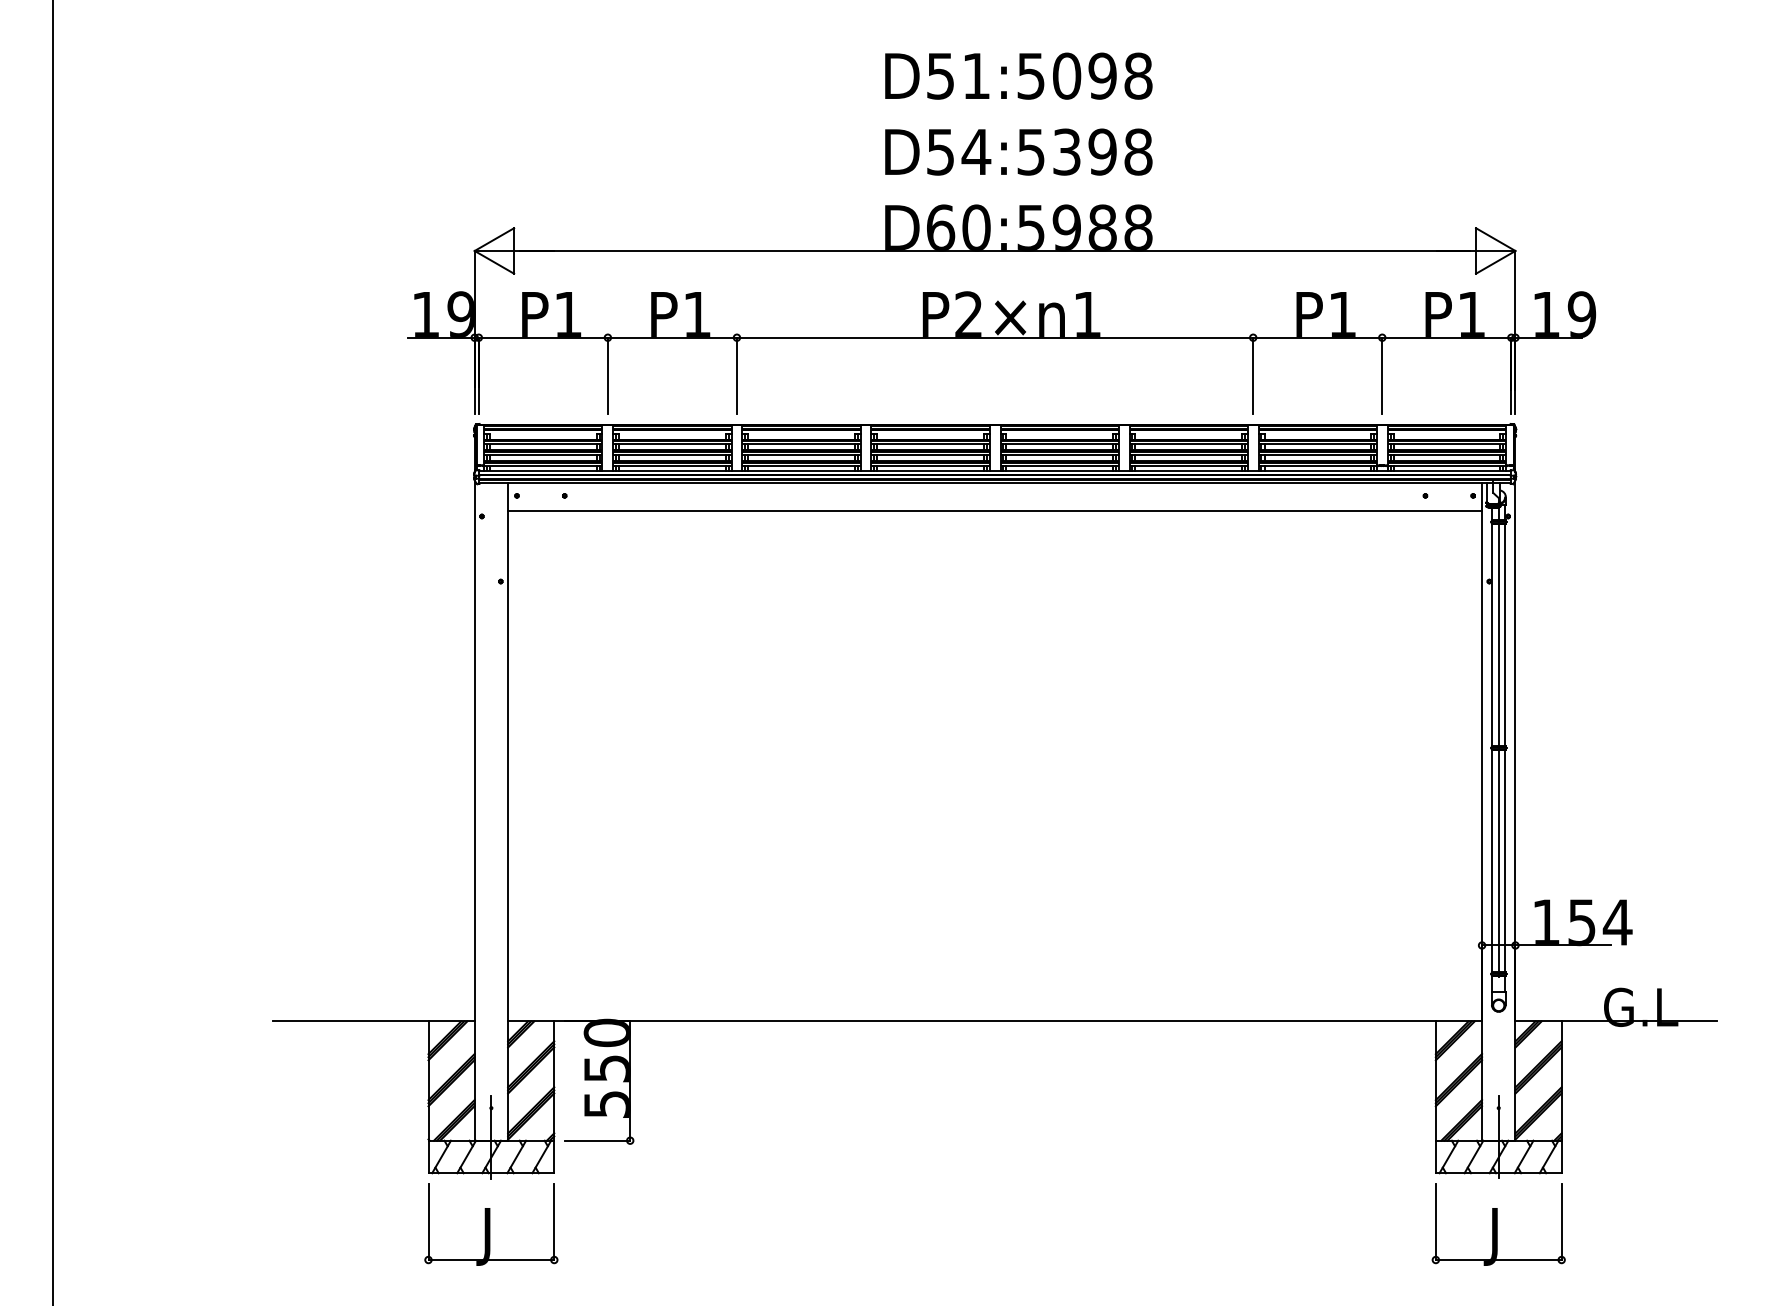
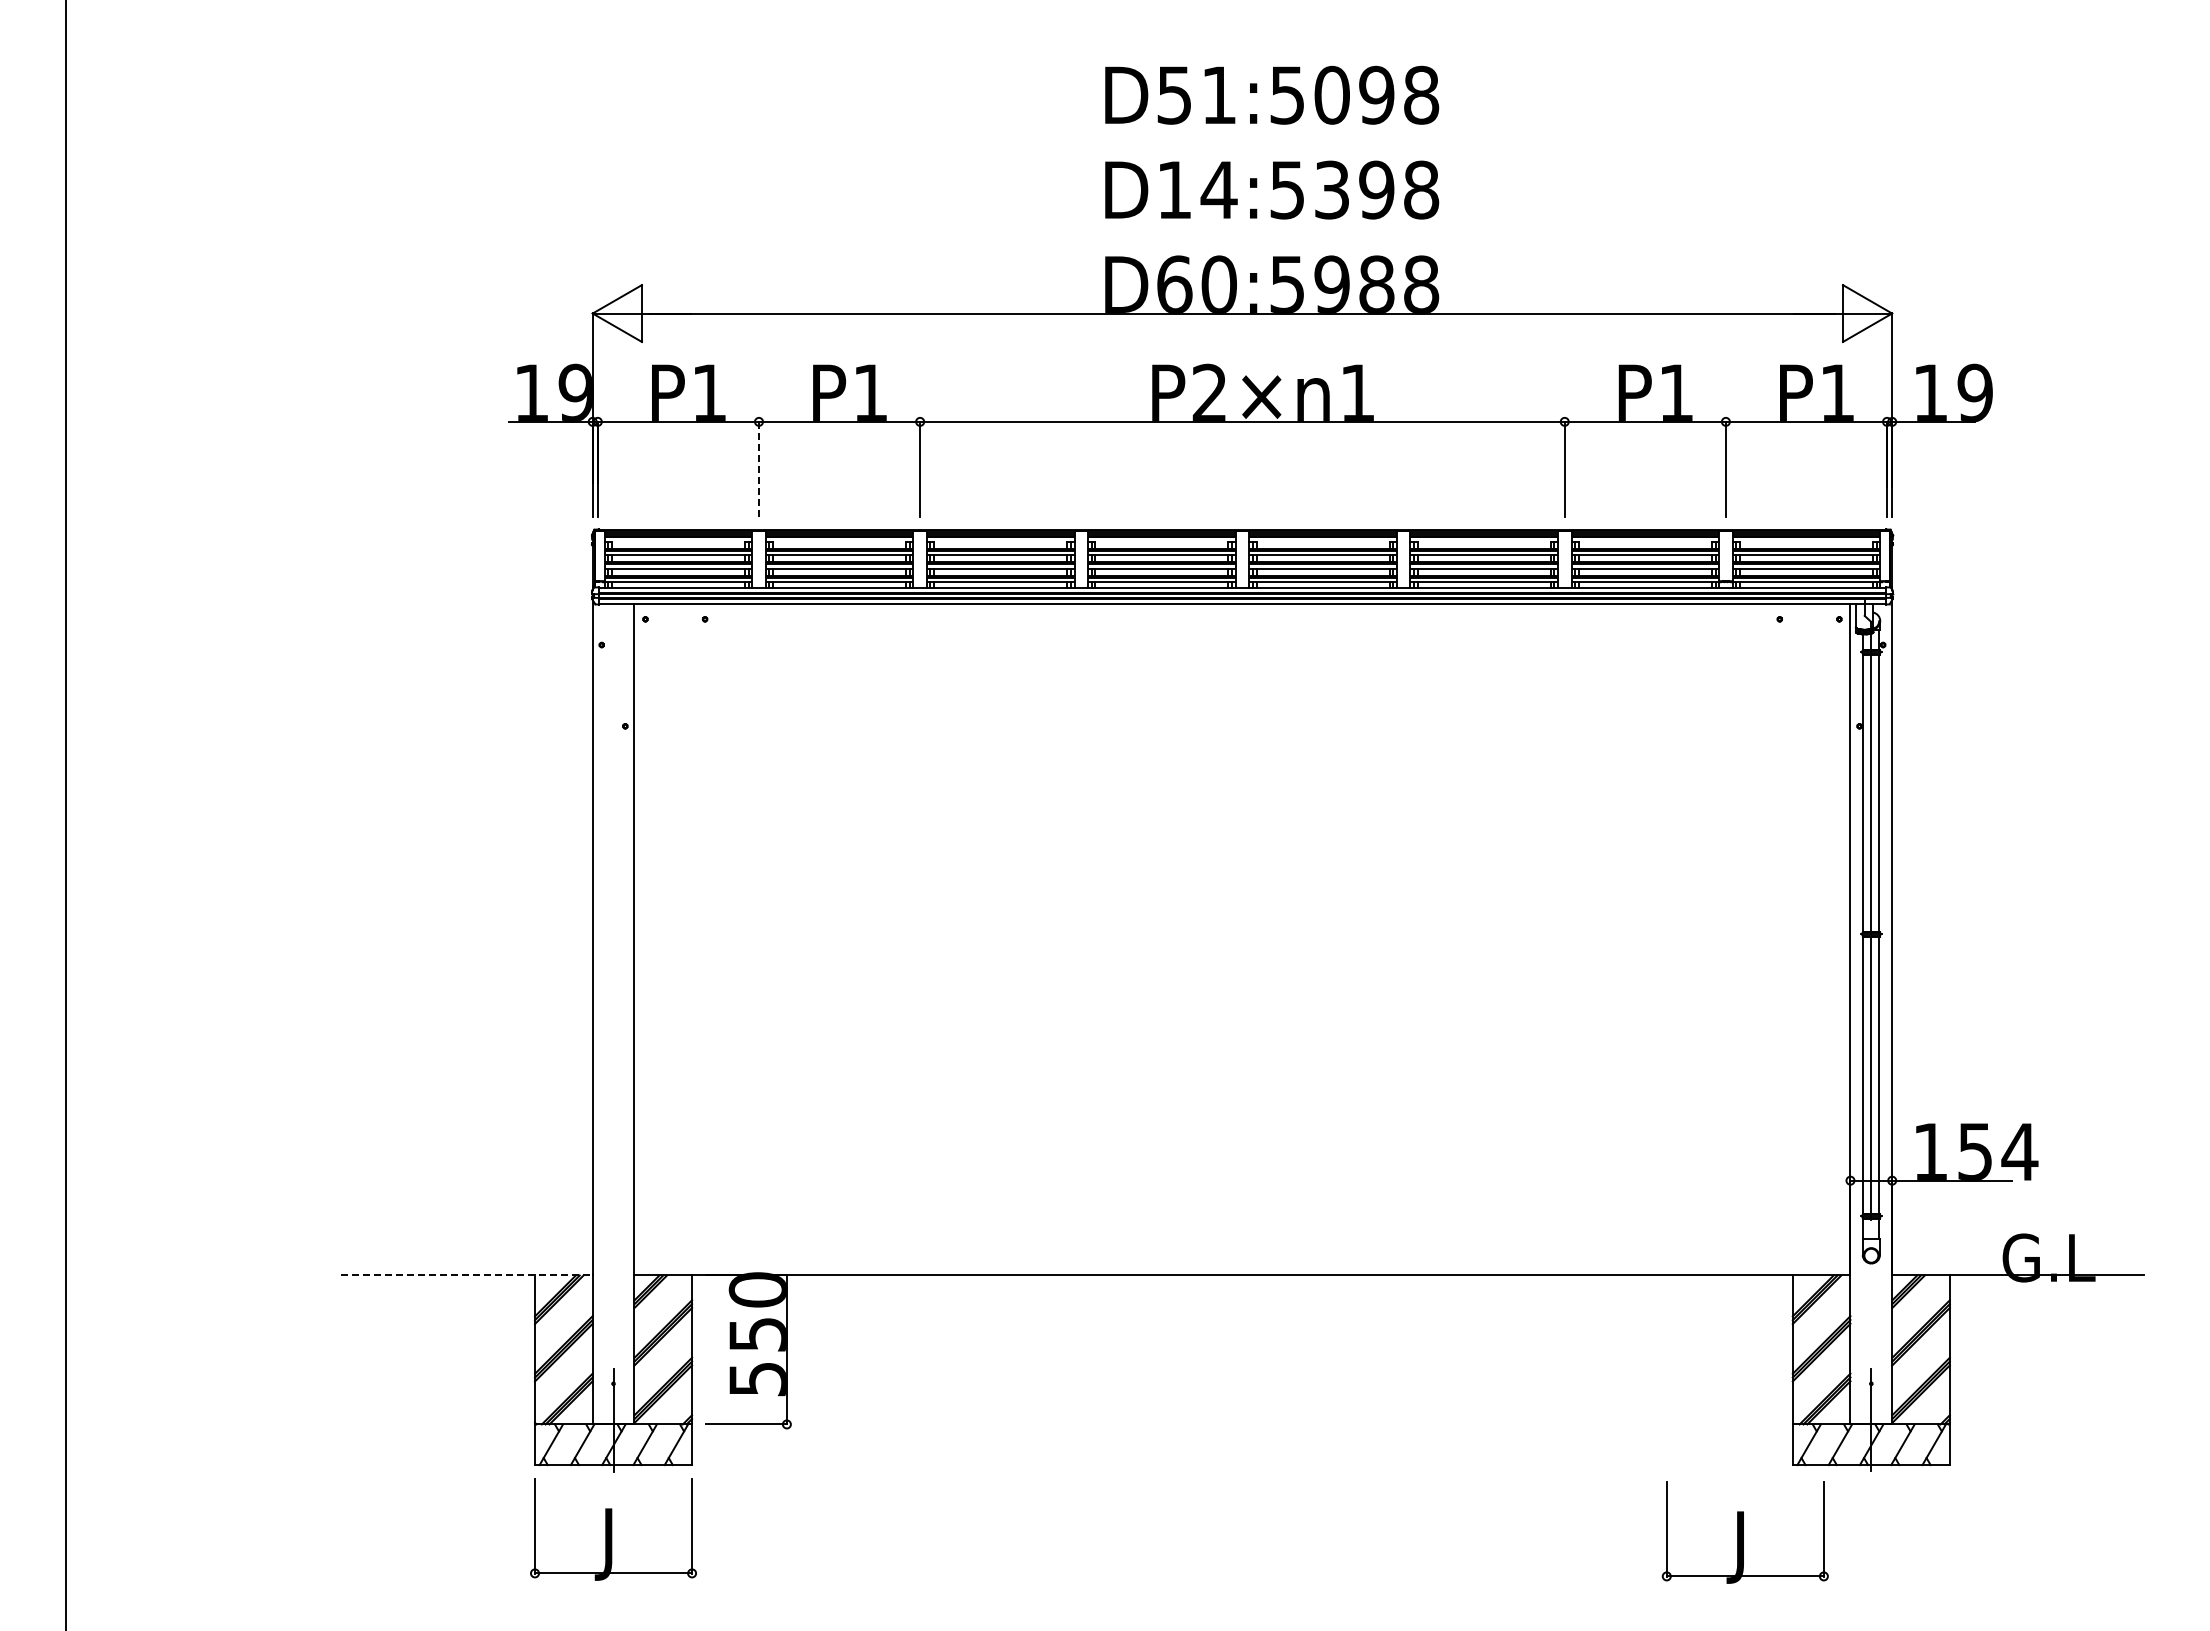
text: (939, 152) -> (1173, 190), D54:5398 -> D14:5398
line: (608, 375) -> (759, 469), solid -> dashed
line: (995, 510) -> (1242, 637), removed
line: (373, 1021) -> (466, 1275), solid -> dashed
part: (1498, 1224) -> (1744, 1532), moved

